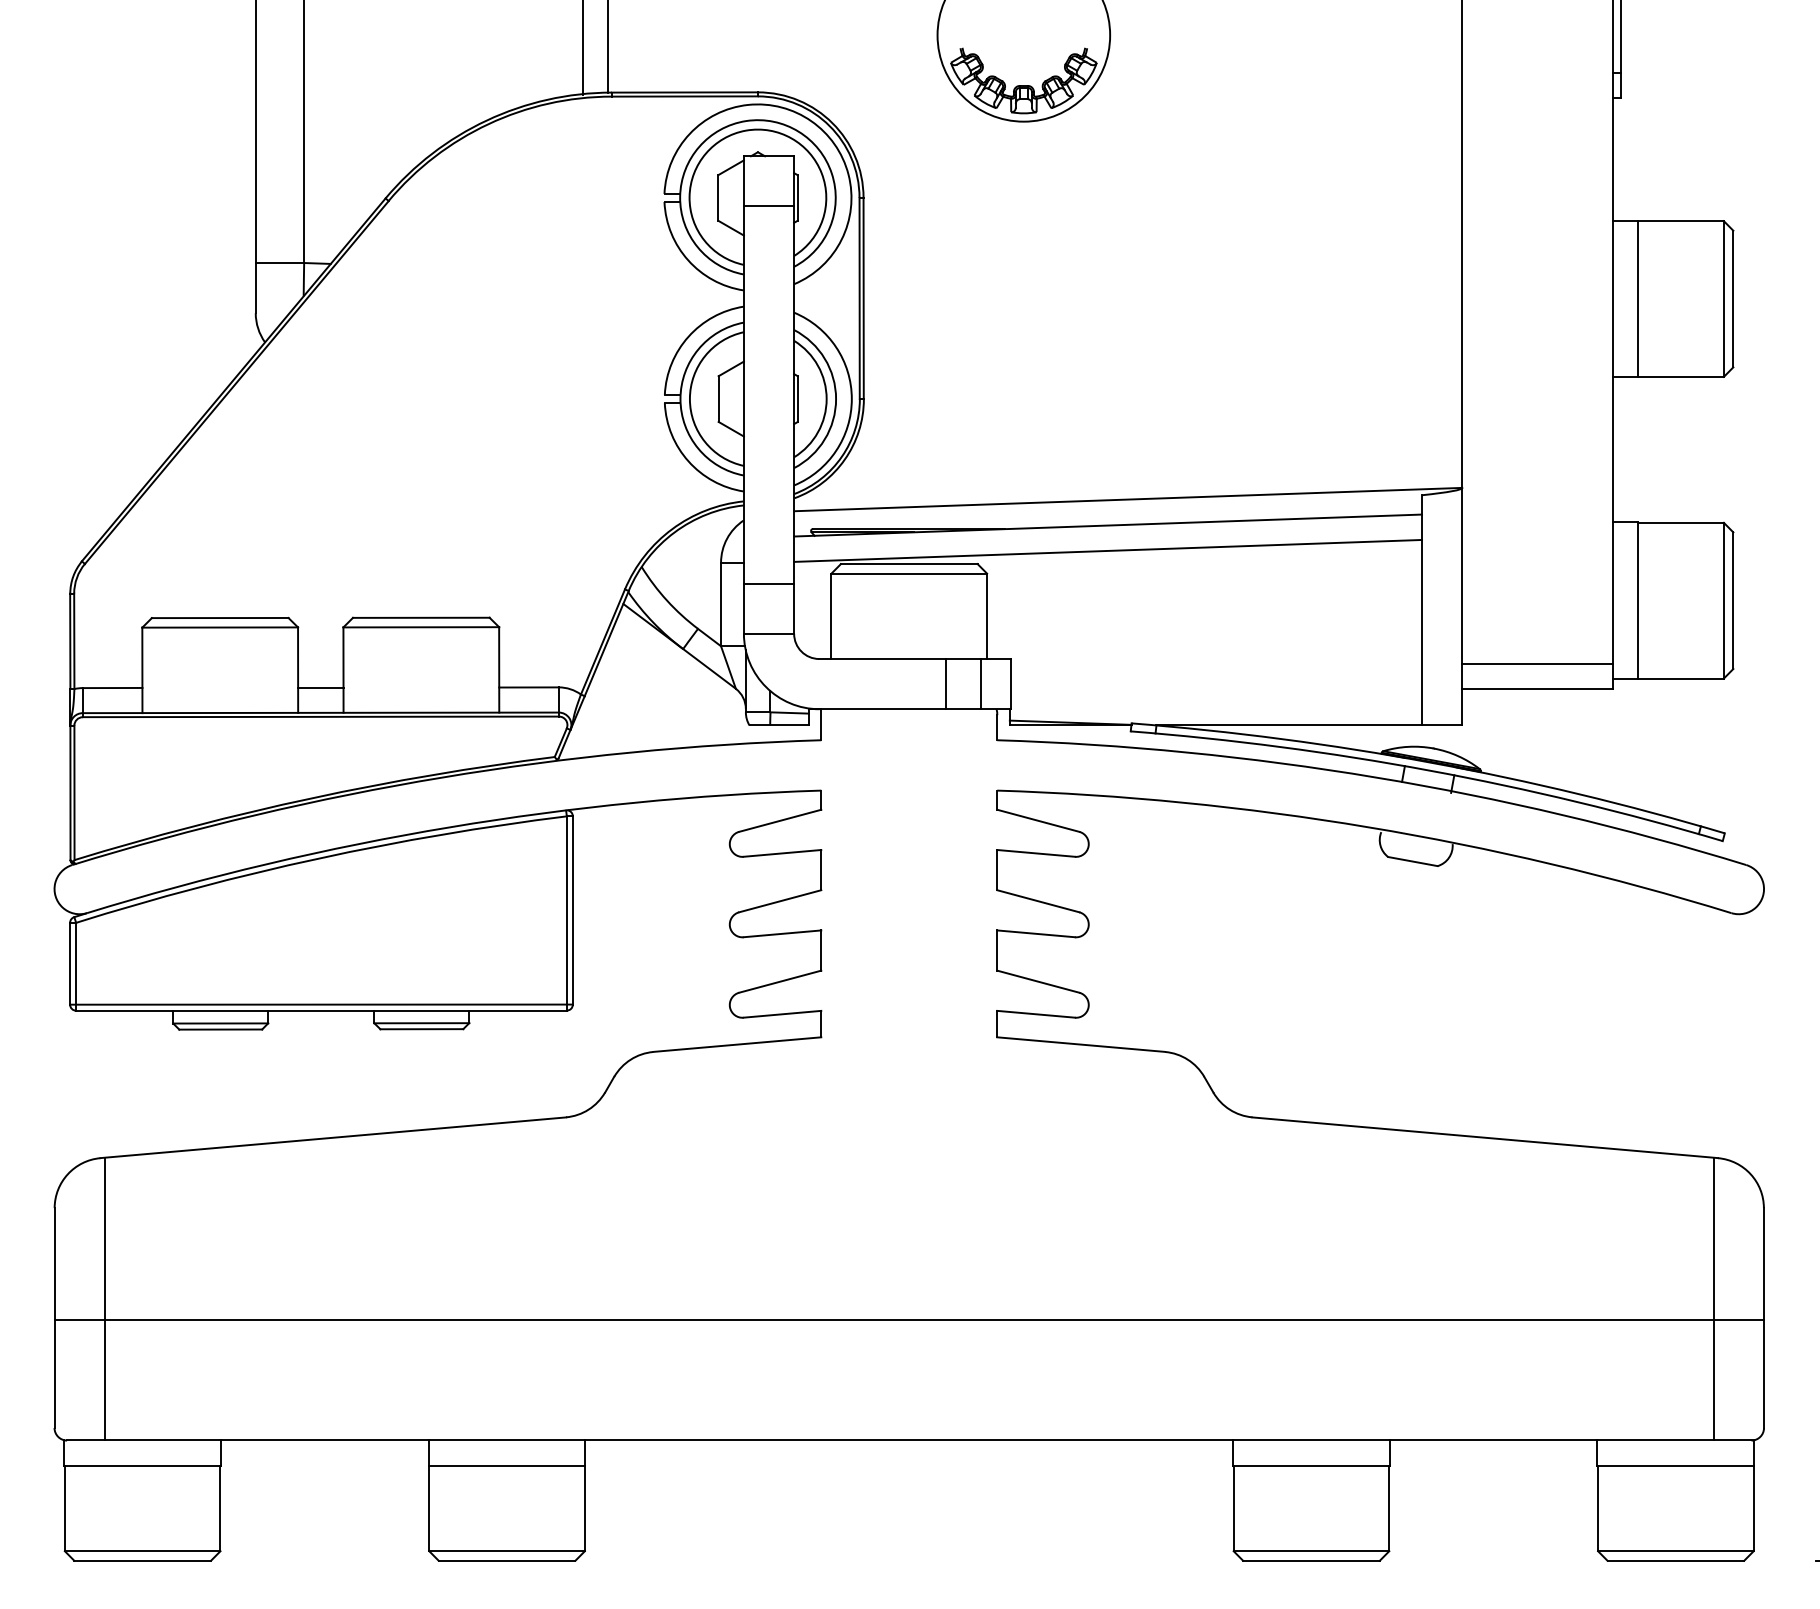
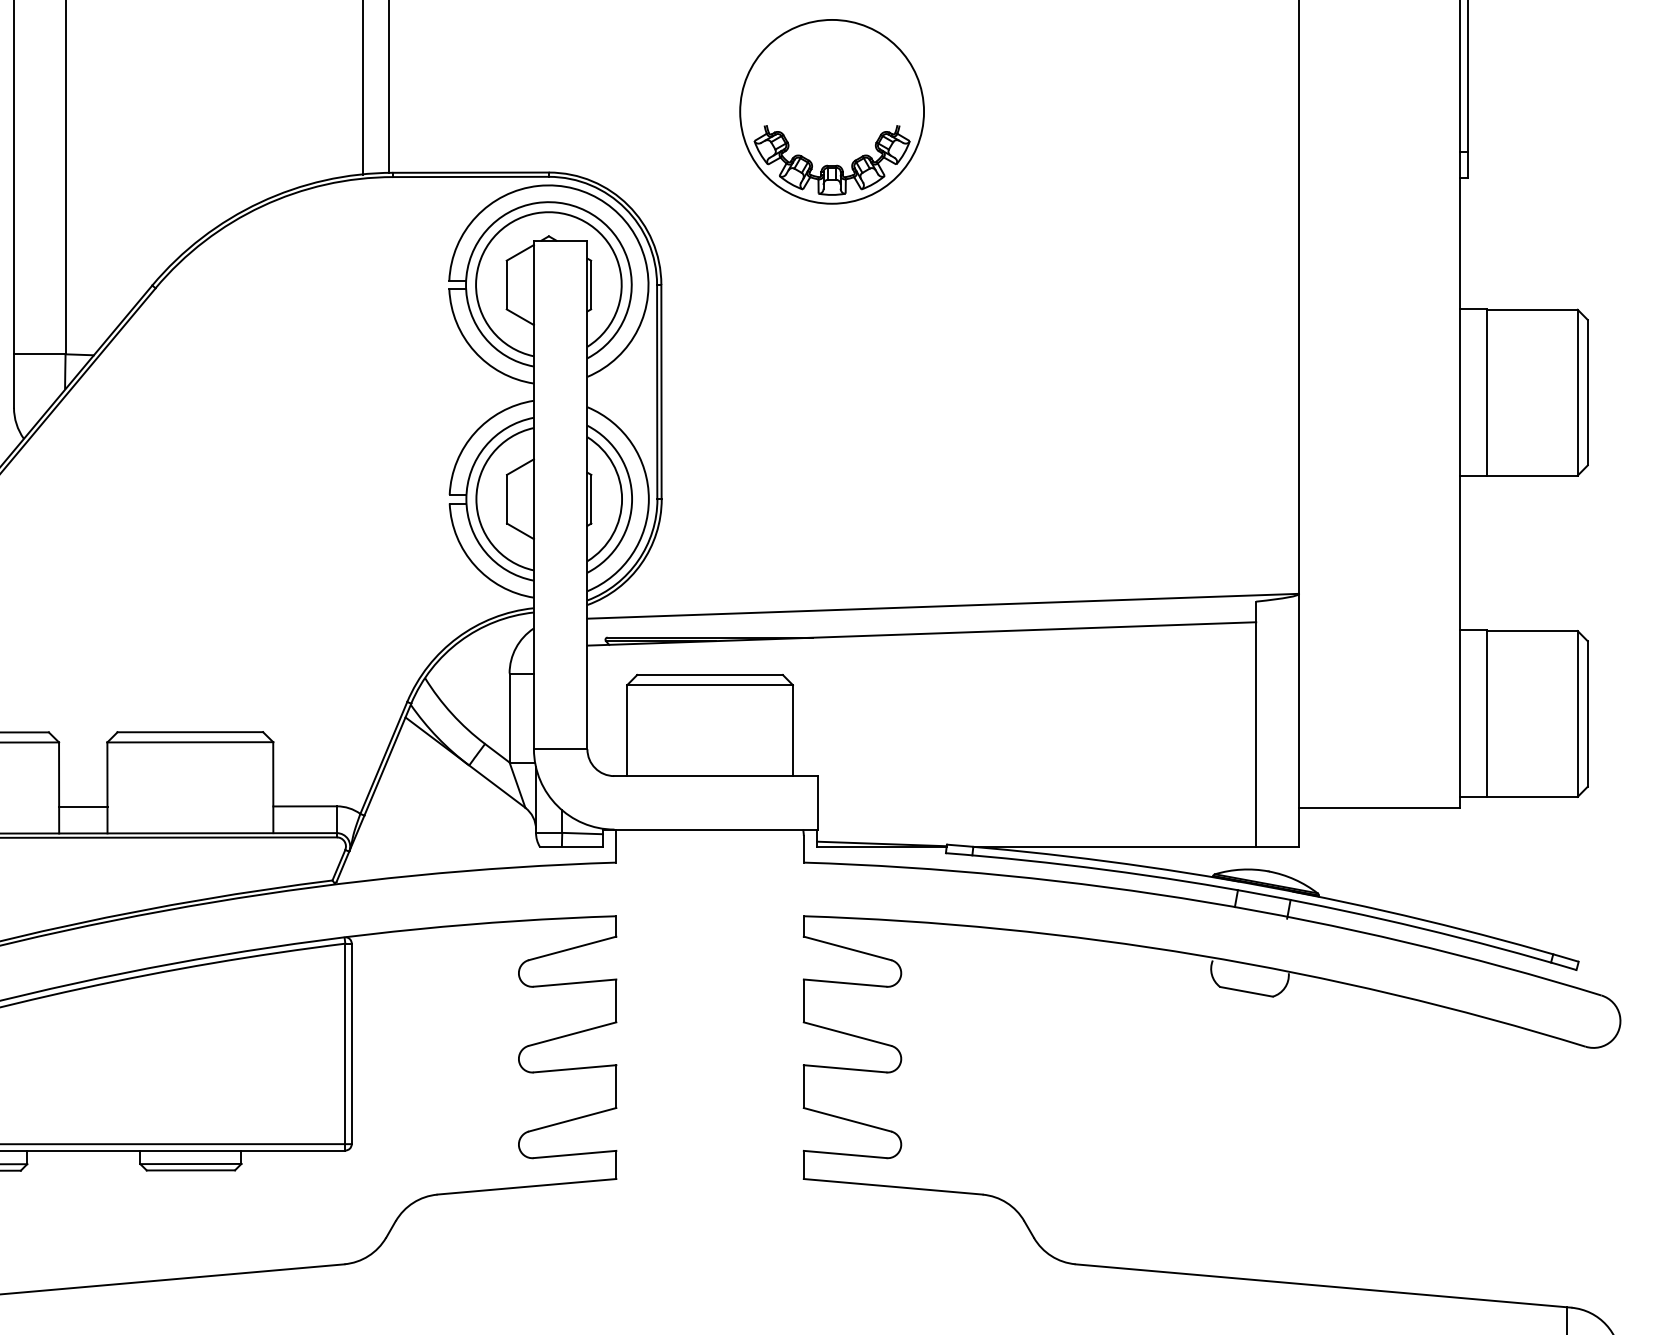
line: (768, 206) -> (560, 294), removed
line: (1108, 550) -> (922, 660), removed
line: (768, 583) -> (560, 695), removed
line: (1537, 663) -> (1379, 780), removed
line: (945, 684) -> (748, 803), removed
line: (981, 684) -> (786, 803), removed

